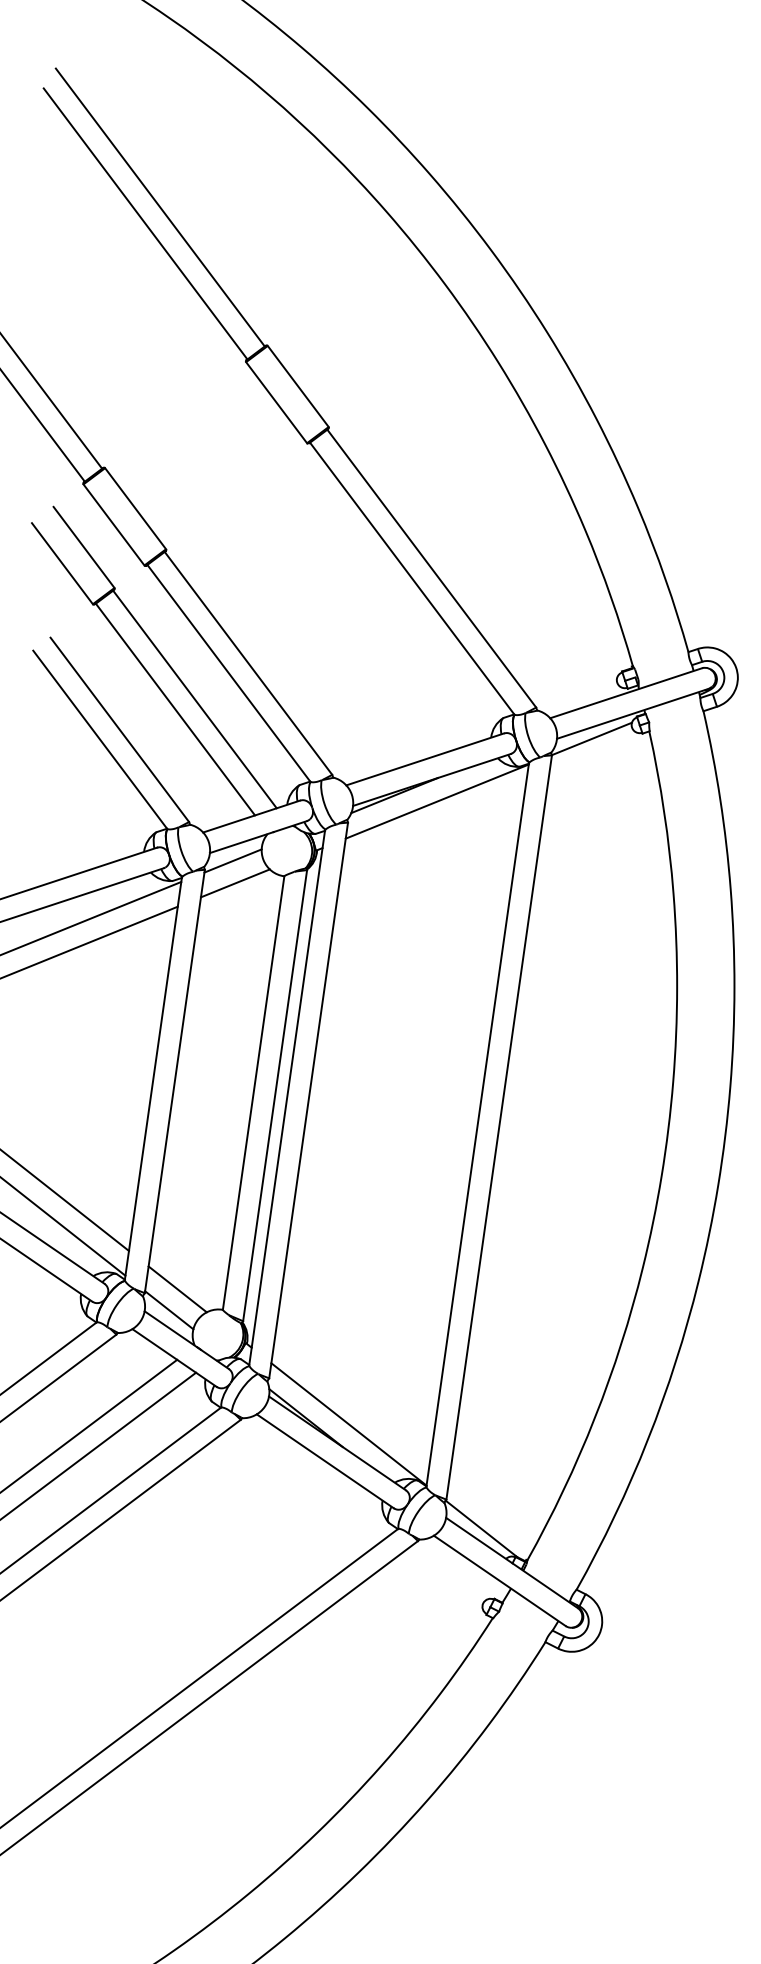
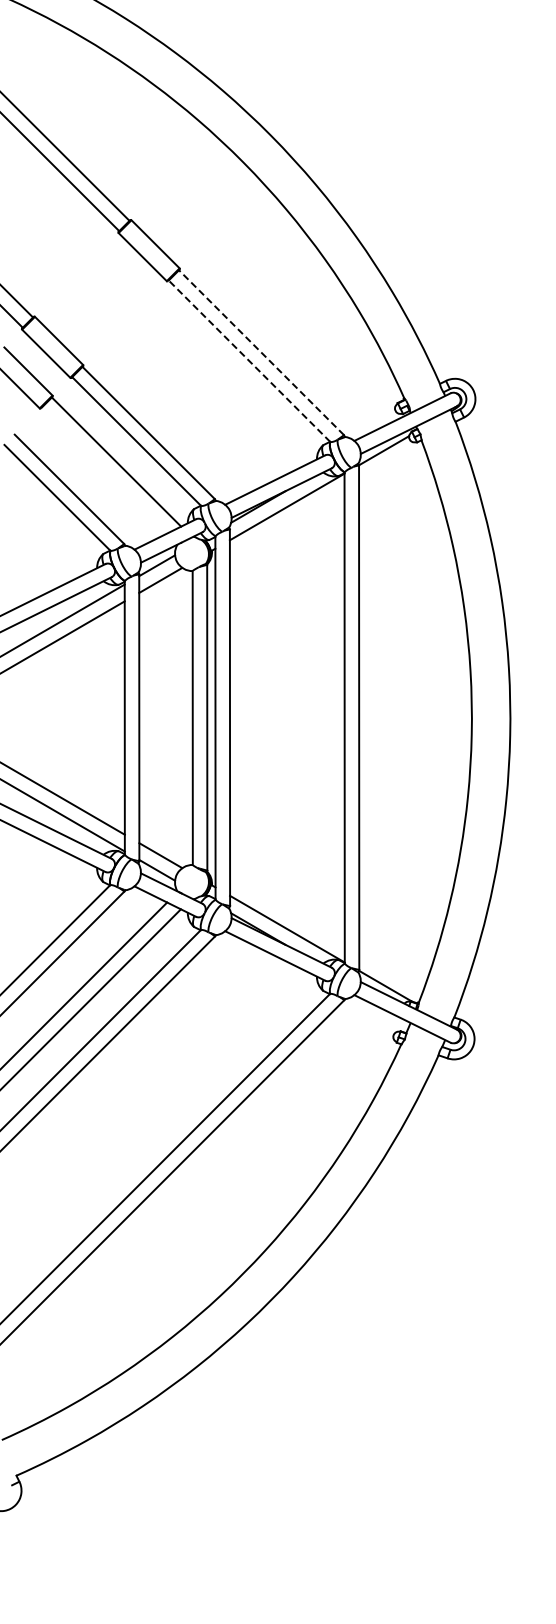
line: (431, 568) -> (261, 352), solid -> dashed
line: (412, 577) -> (249, 360), solid -> dashed
line: (175, 709) -> (104, 470), removed

